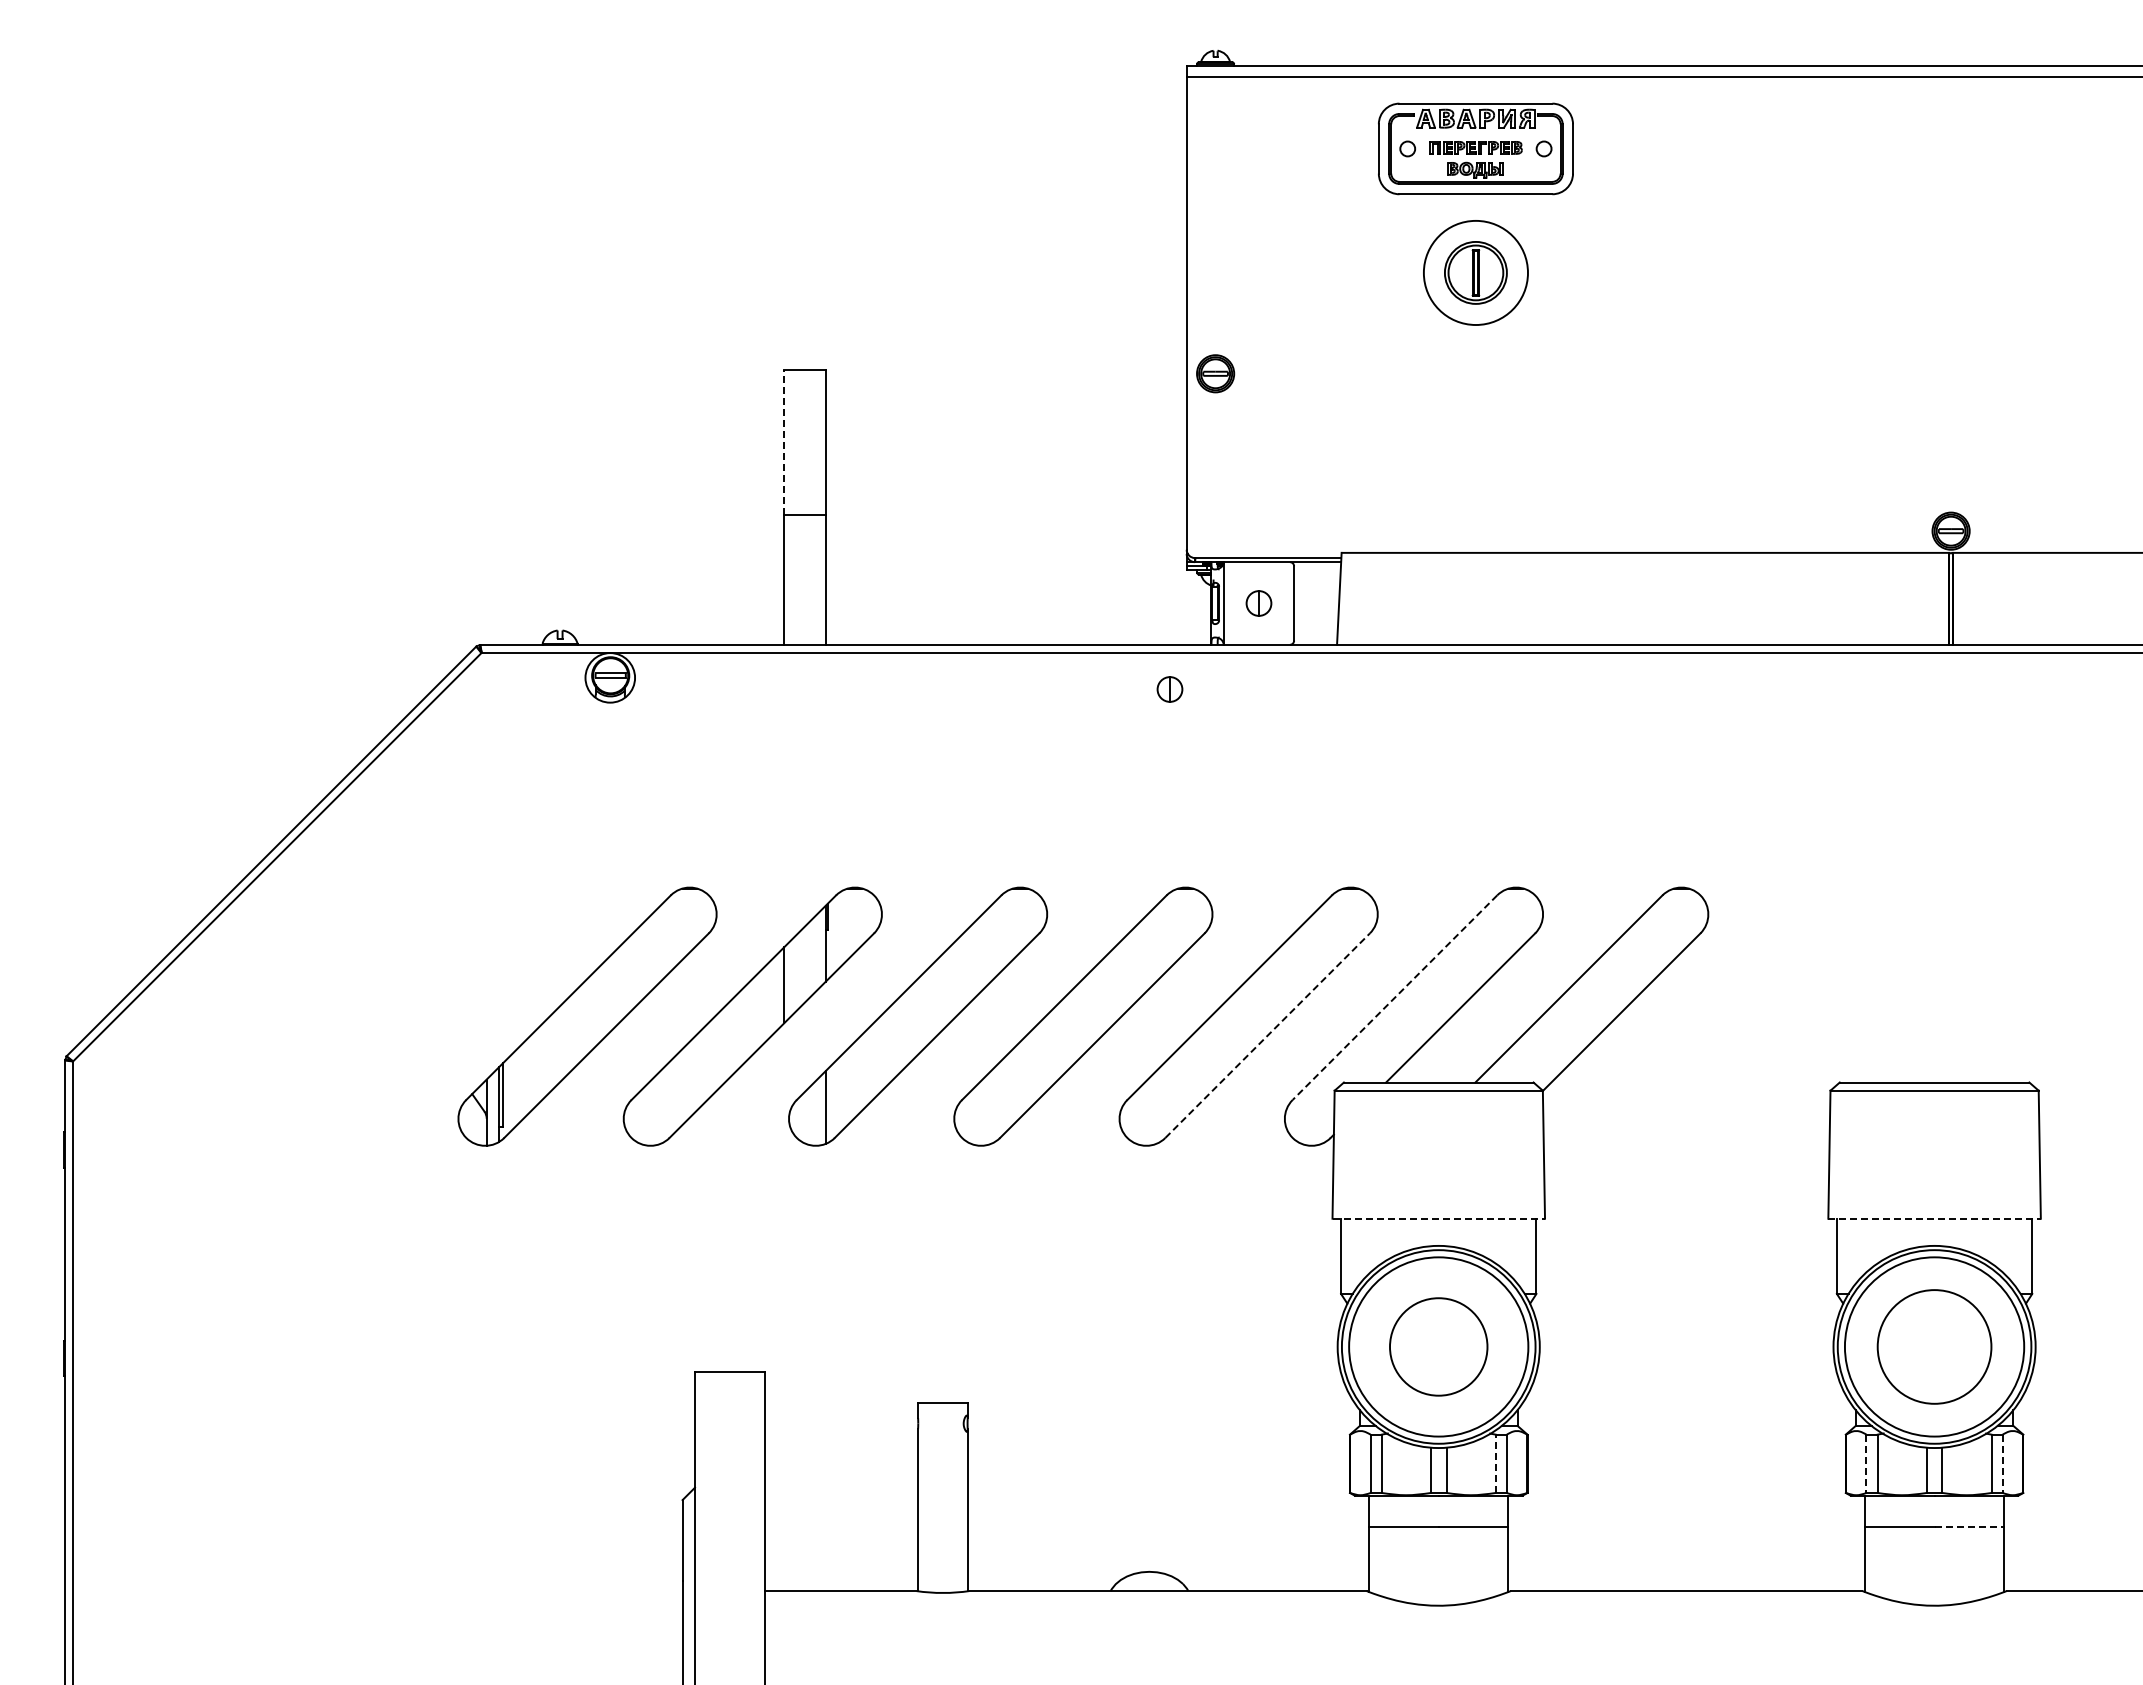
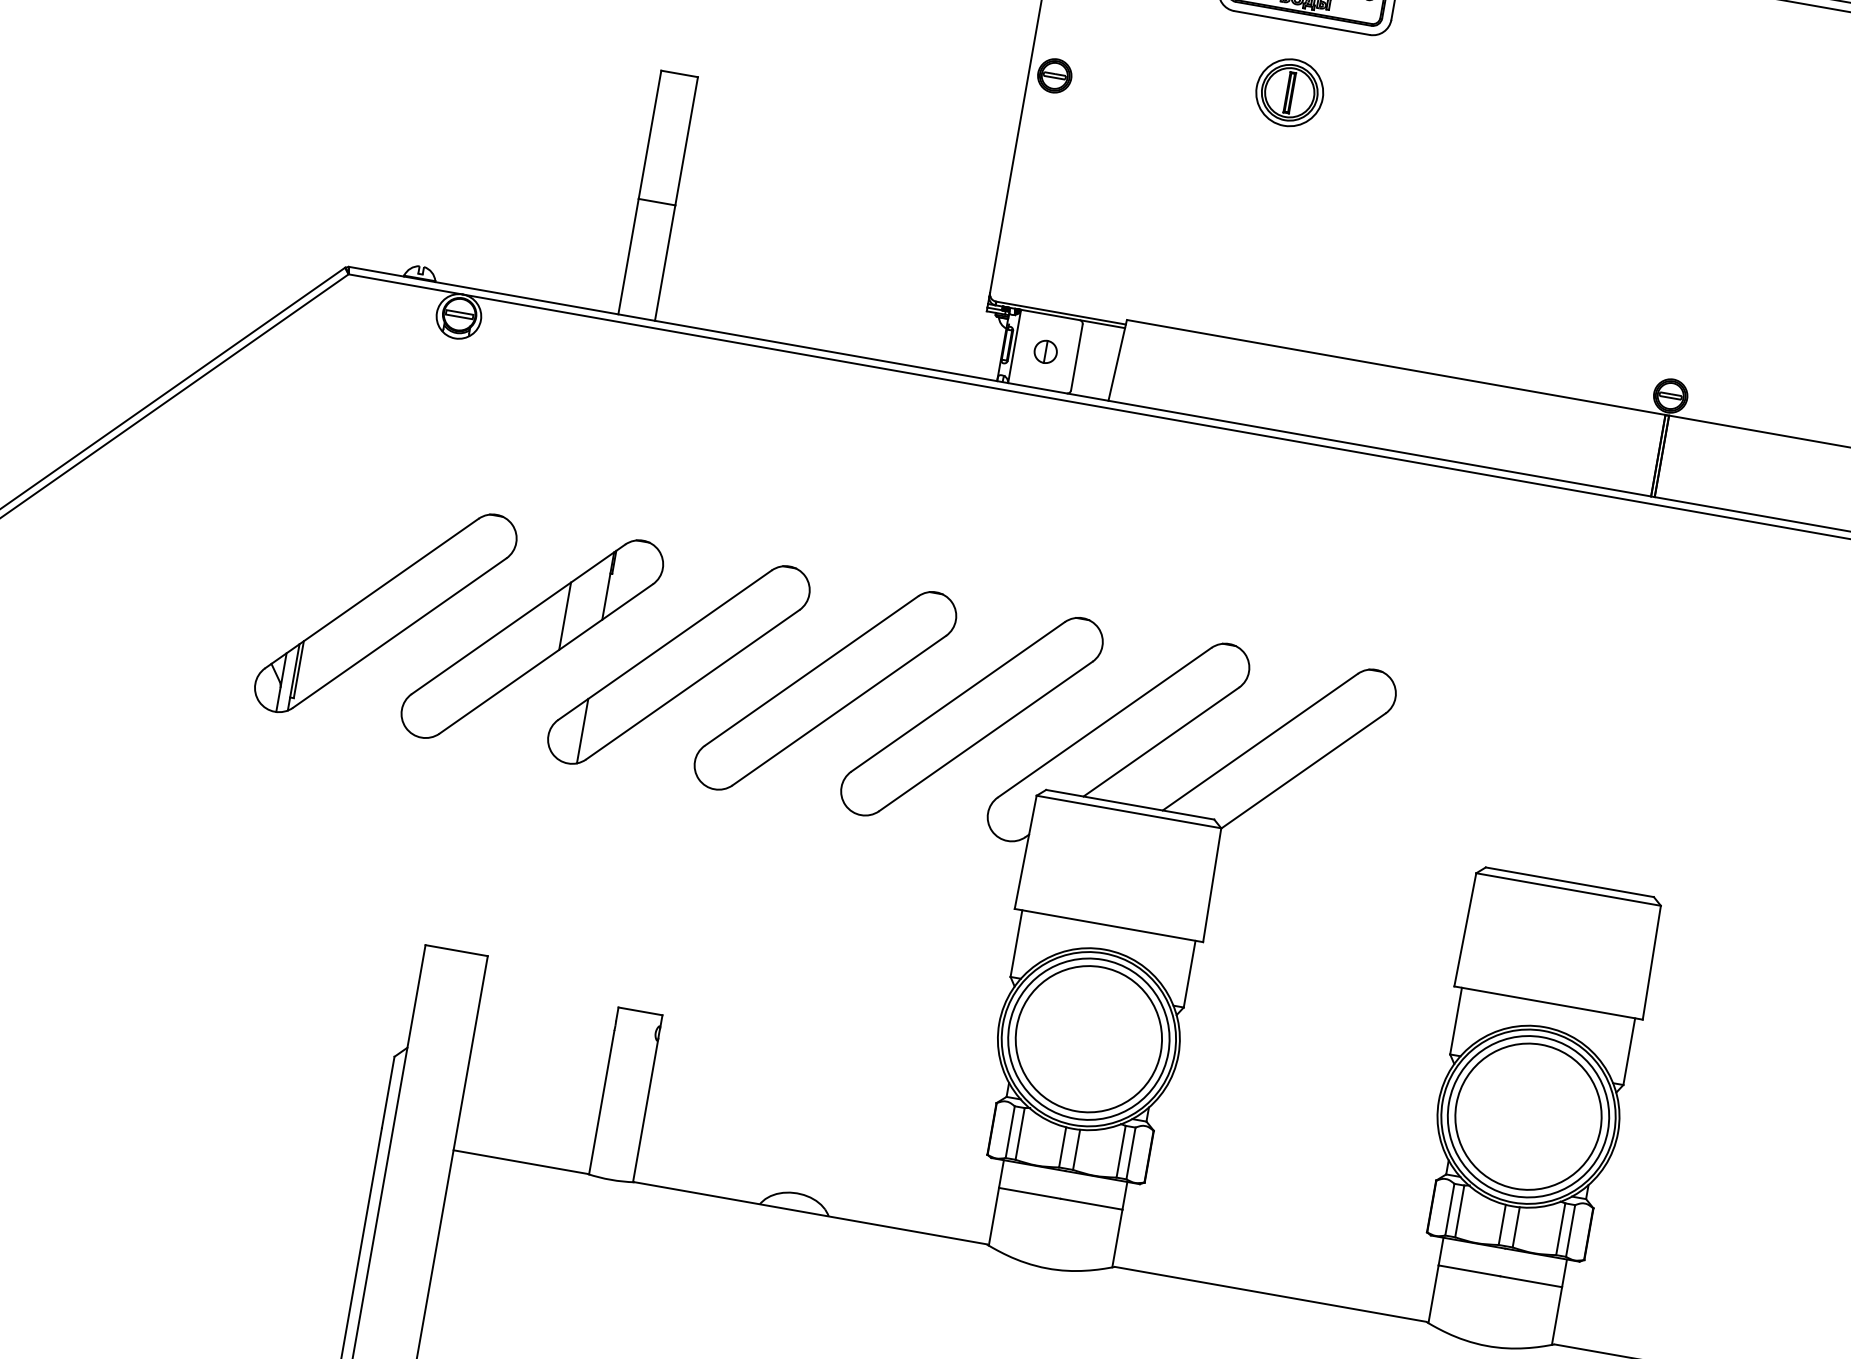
circle: (1475, 272) -> (1289, 92), size x0.71
part: (1215, 373) -> (1054, 75), moved
line: (784, 441) -> (650, 134), dashed -> solid
part: (1169, 689) -> (952, 414), removed
line: (1394, 997) -> (1104, 722), dashed -> solid
line: (1267, 1035) -> (985, 736), dashed -> solid
line: (1439, 1218) -> (1109, 925), dashed -> solid
line: (1935, 1218) -> (1549, 1002), dashed -> solid
circle: (1438, 1346) -> (1088, 1038), size x1.67
circle: (1934, 1346) -> (1528, 1116), size x1.43
line: (1495, 1463) -> (1120, 1151), dashed -> solid
line: (1866, 1464) -> (1449, 1210), dashed -> solid
line: (2002, 1464) -> (1570, 1231), dashed -> solid
line: (1969, 1526) -> (1531, 1281), dashed -> solid

